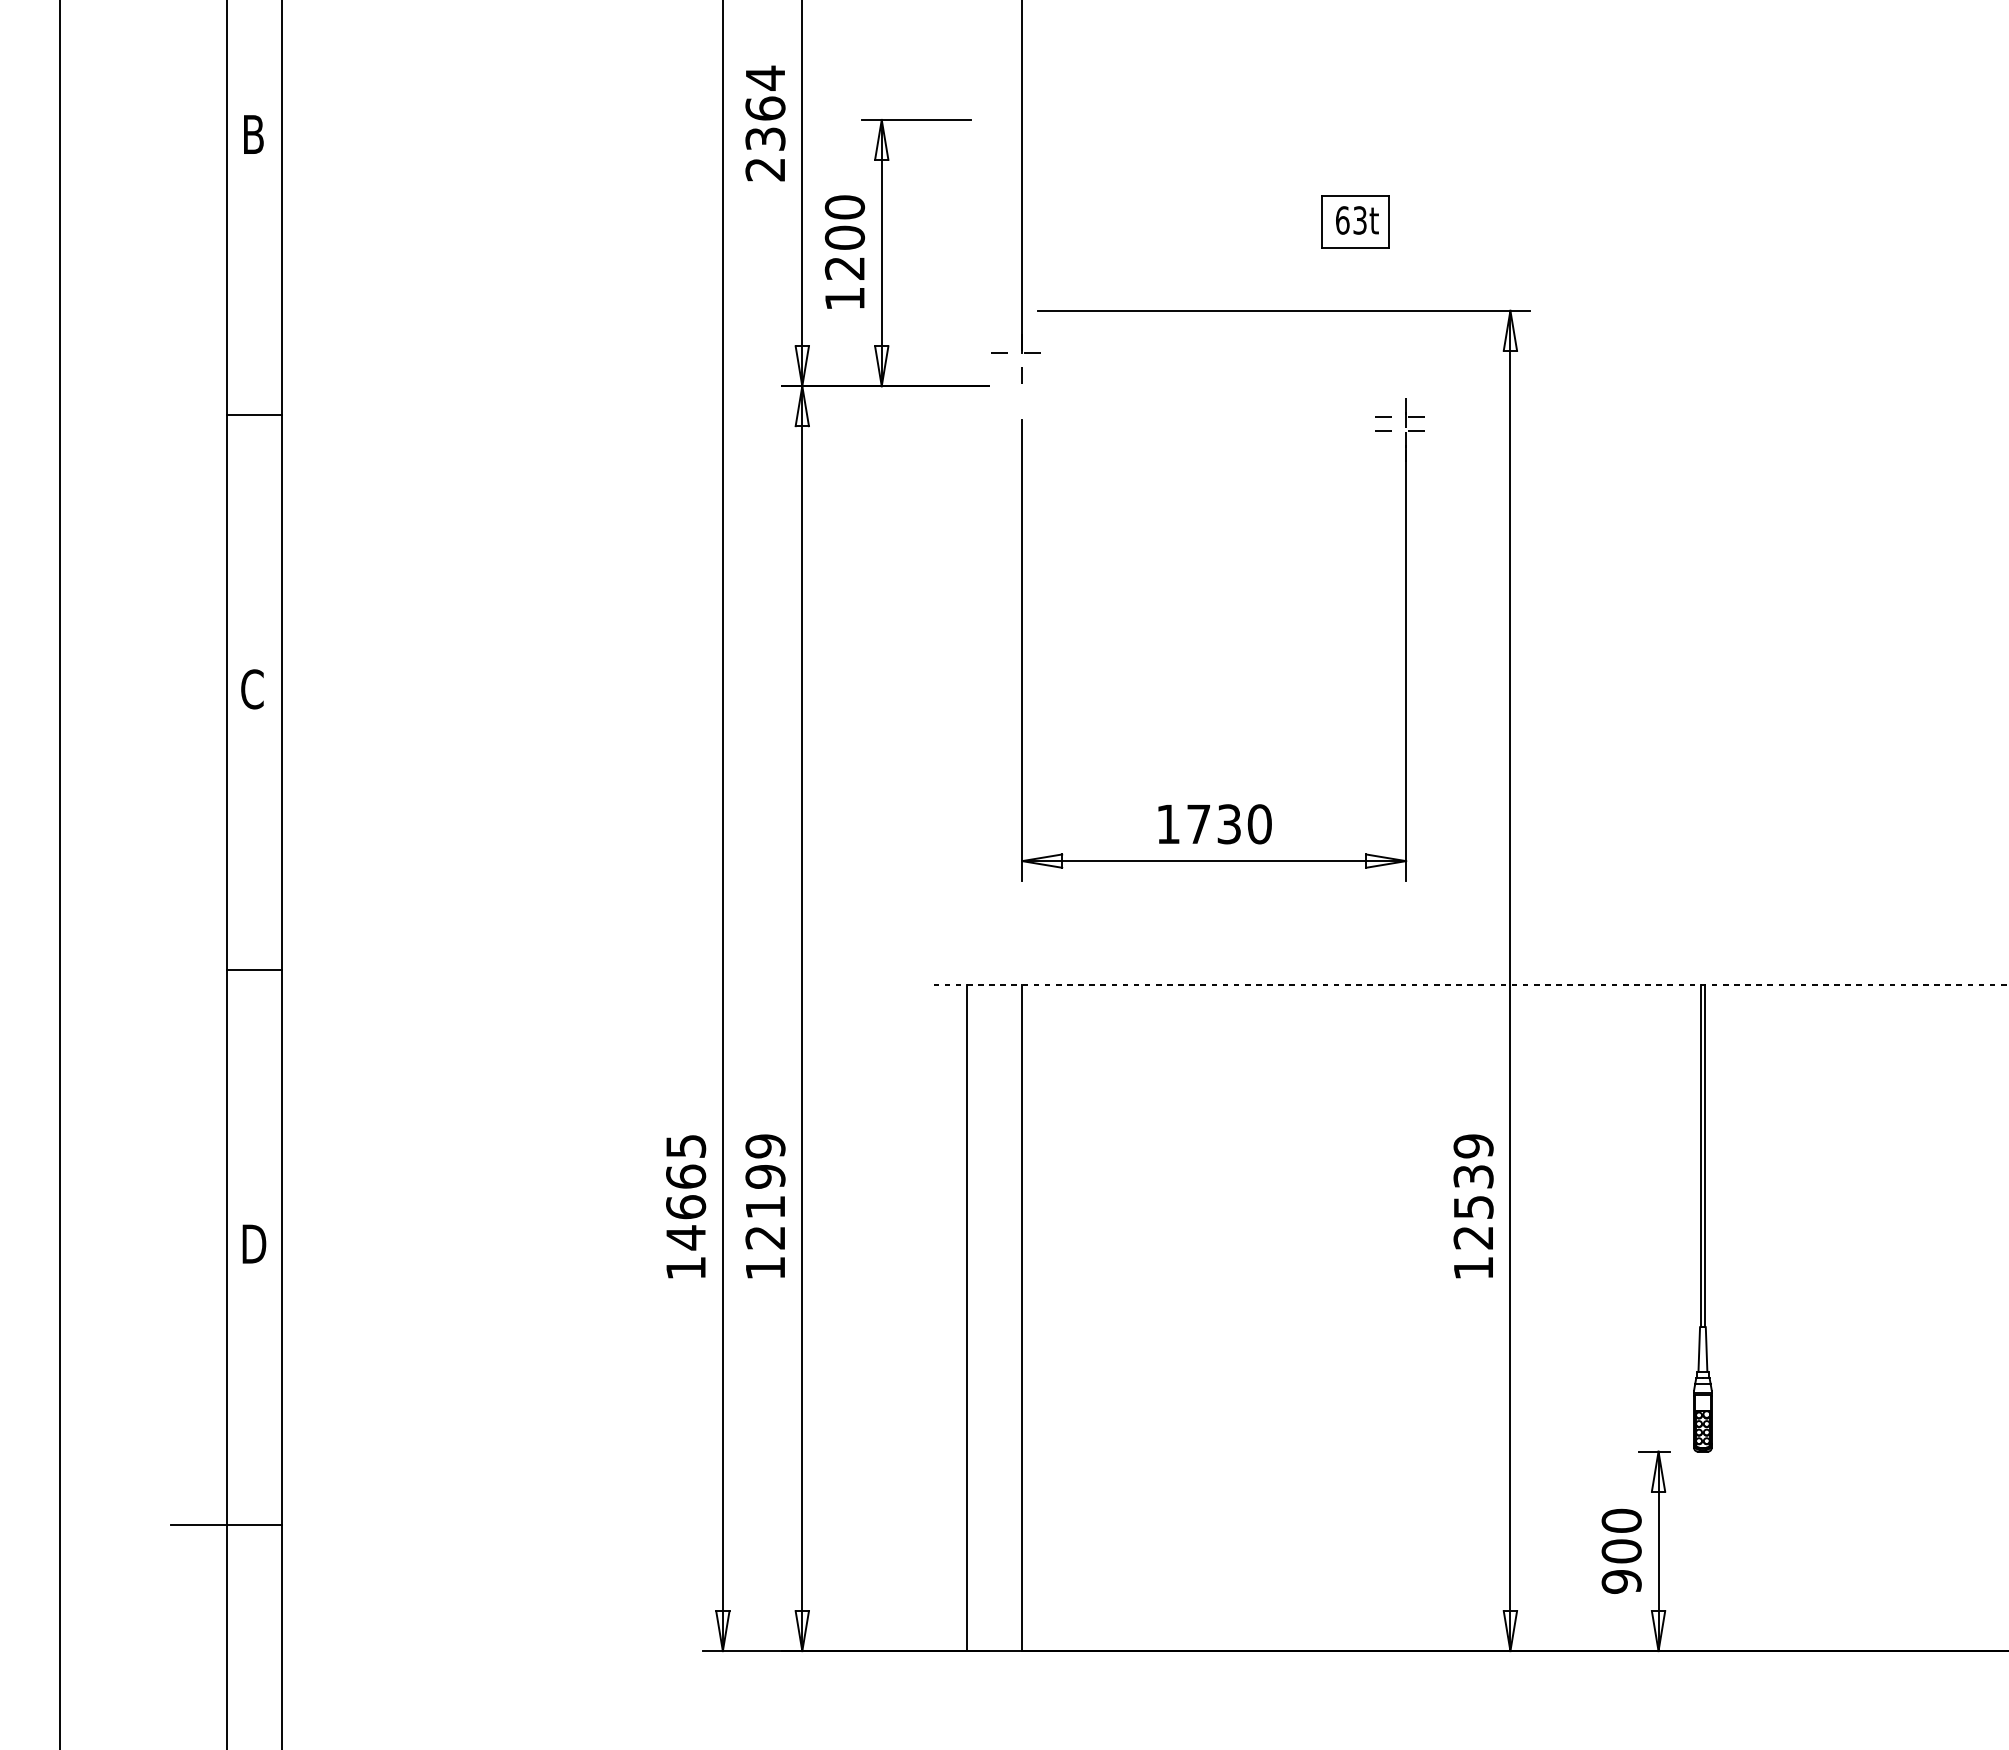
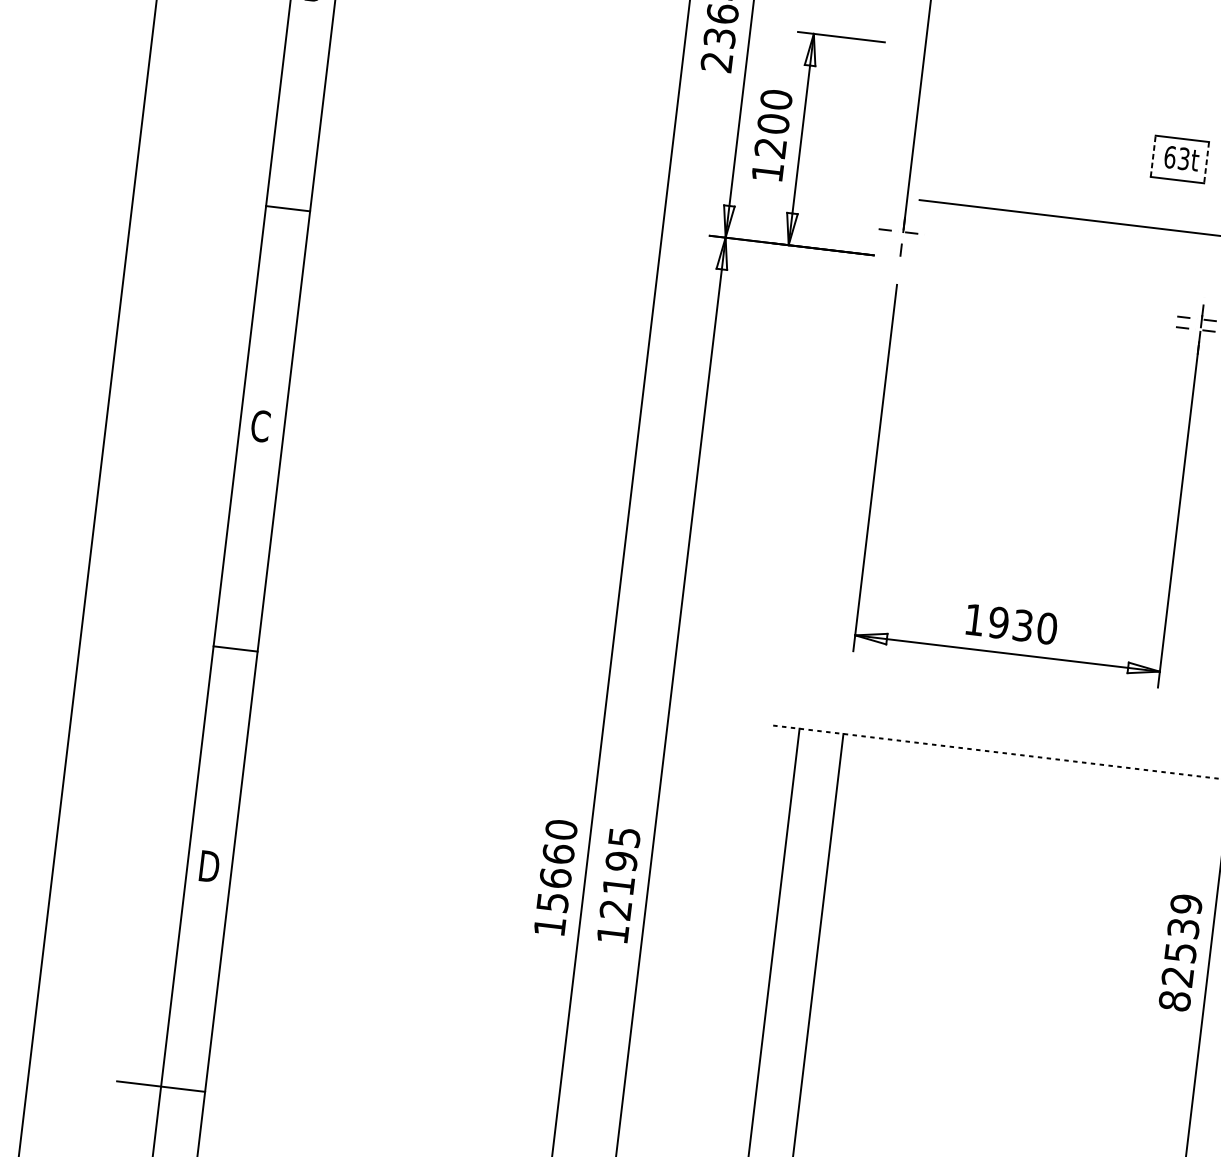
line: (1321, 221) -> (1153, 156), solid -> dashed
line: (1388, 222) -> (1206, 163), solid -> dashed
text: (1198, 824) -> (998, 622), 1730 -> 1930
text: (765, 1146) -> (624, 837), 12199 -> 12195
text: (686, 1192) -> (557, 866), 14665 -> 15660
text: (1473, 1268) -> (1174, 1001), 12539 -> 82539

